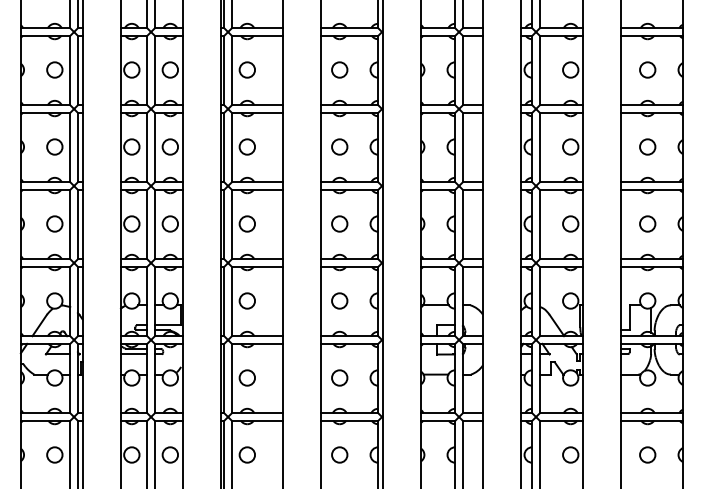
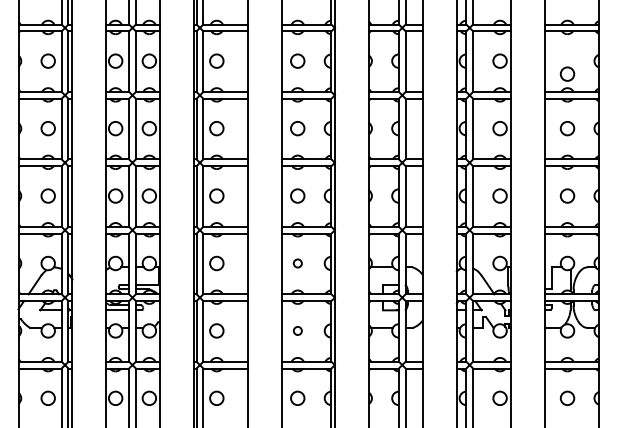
circle: (647, 69) -> (567, 73), moved
circle: (339, 301) -> (297, 263), size x0.6
circle: (339, 377) -> (297, 330), size x0.6

